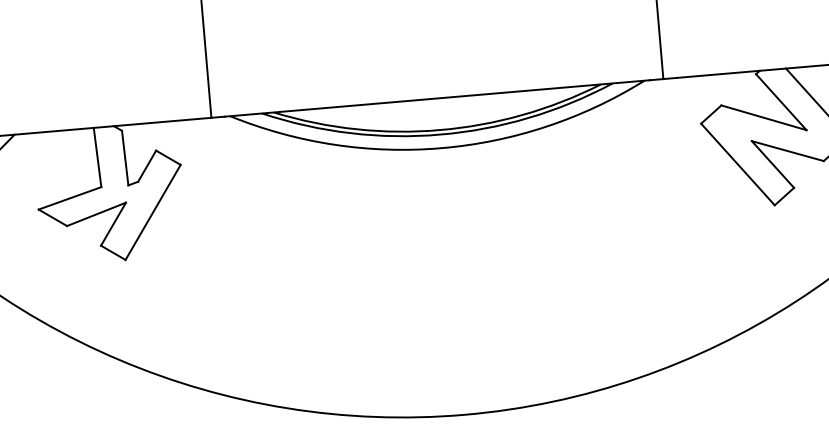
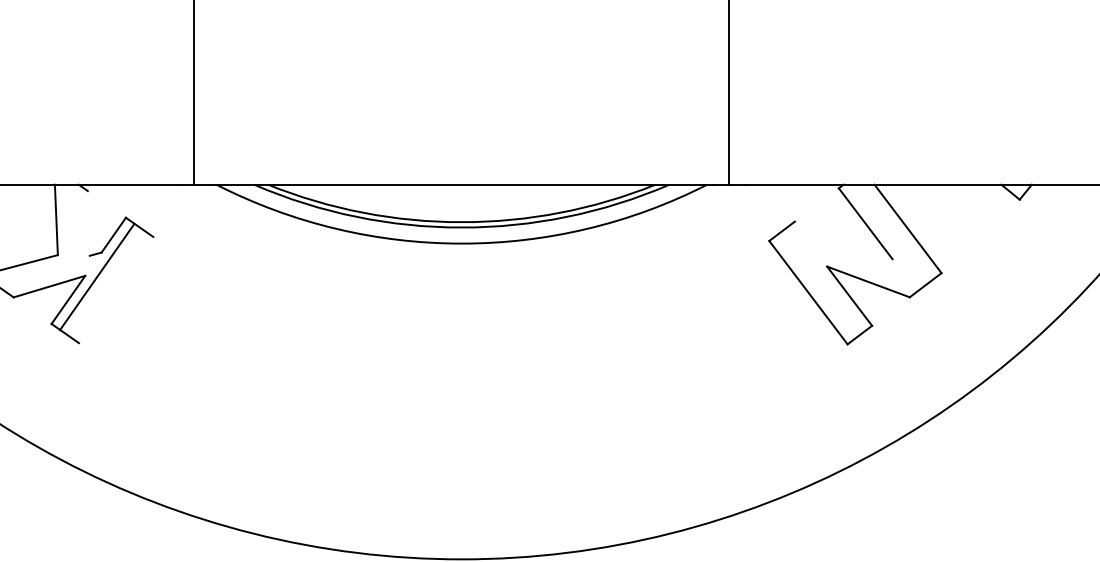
line: (763, 117) -> (843, 240), removed
line: (124, 158) -> (88, 223), removed
line: (153, 211) -> (97, 276), moved

